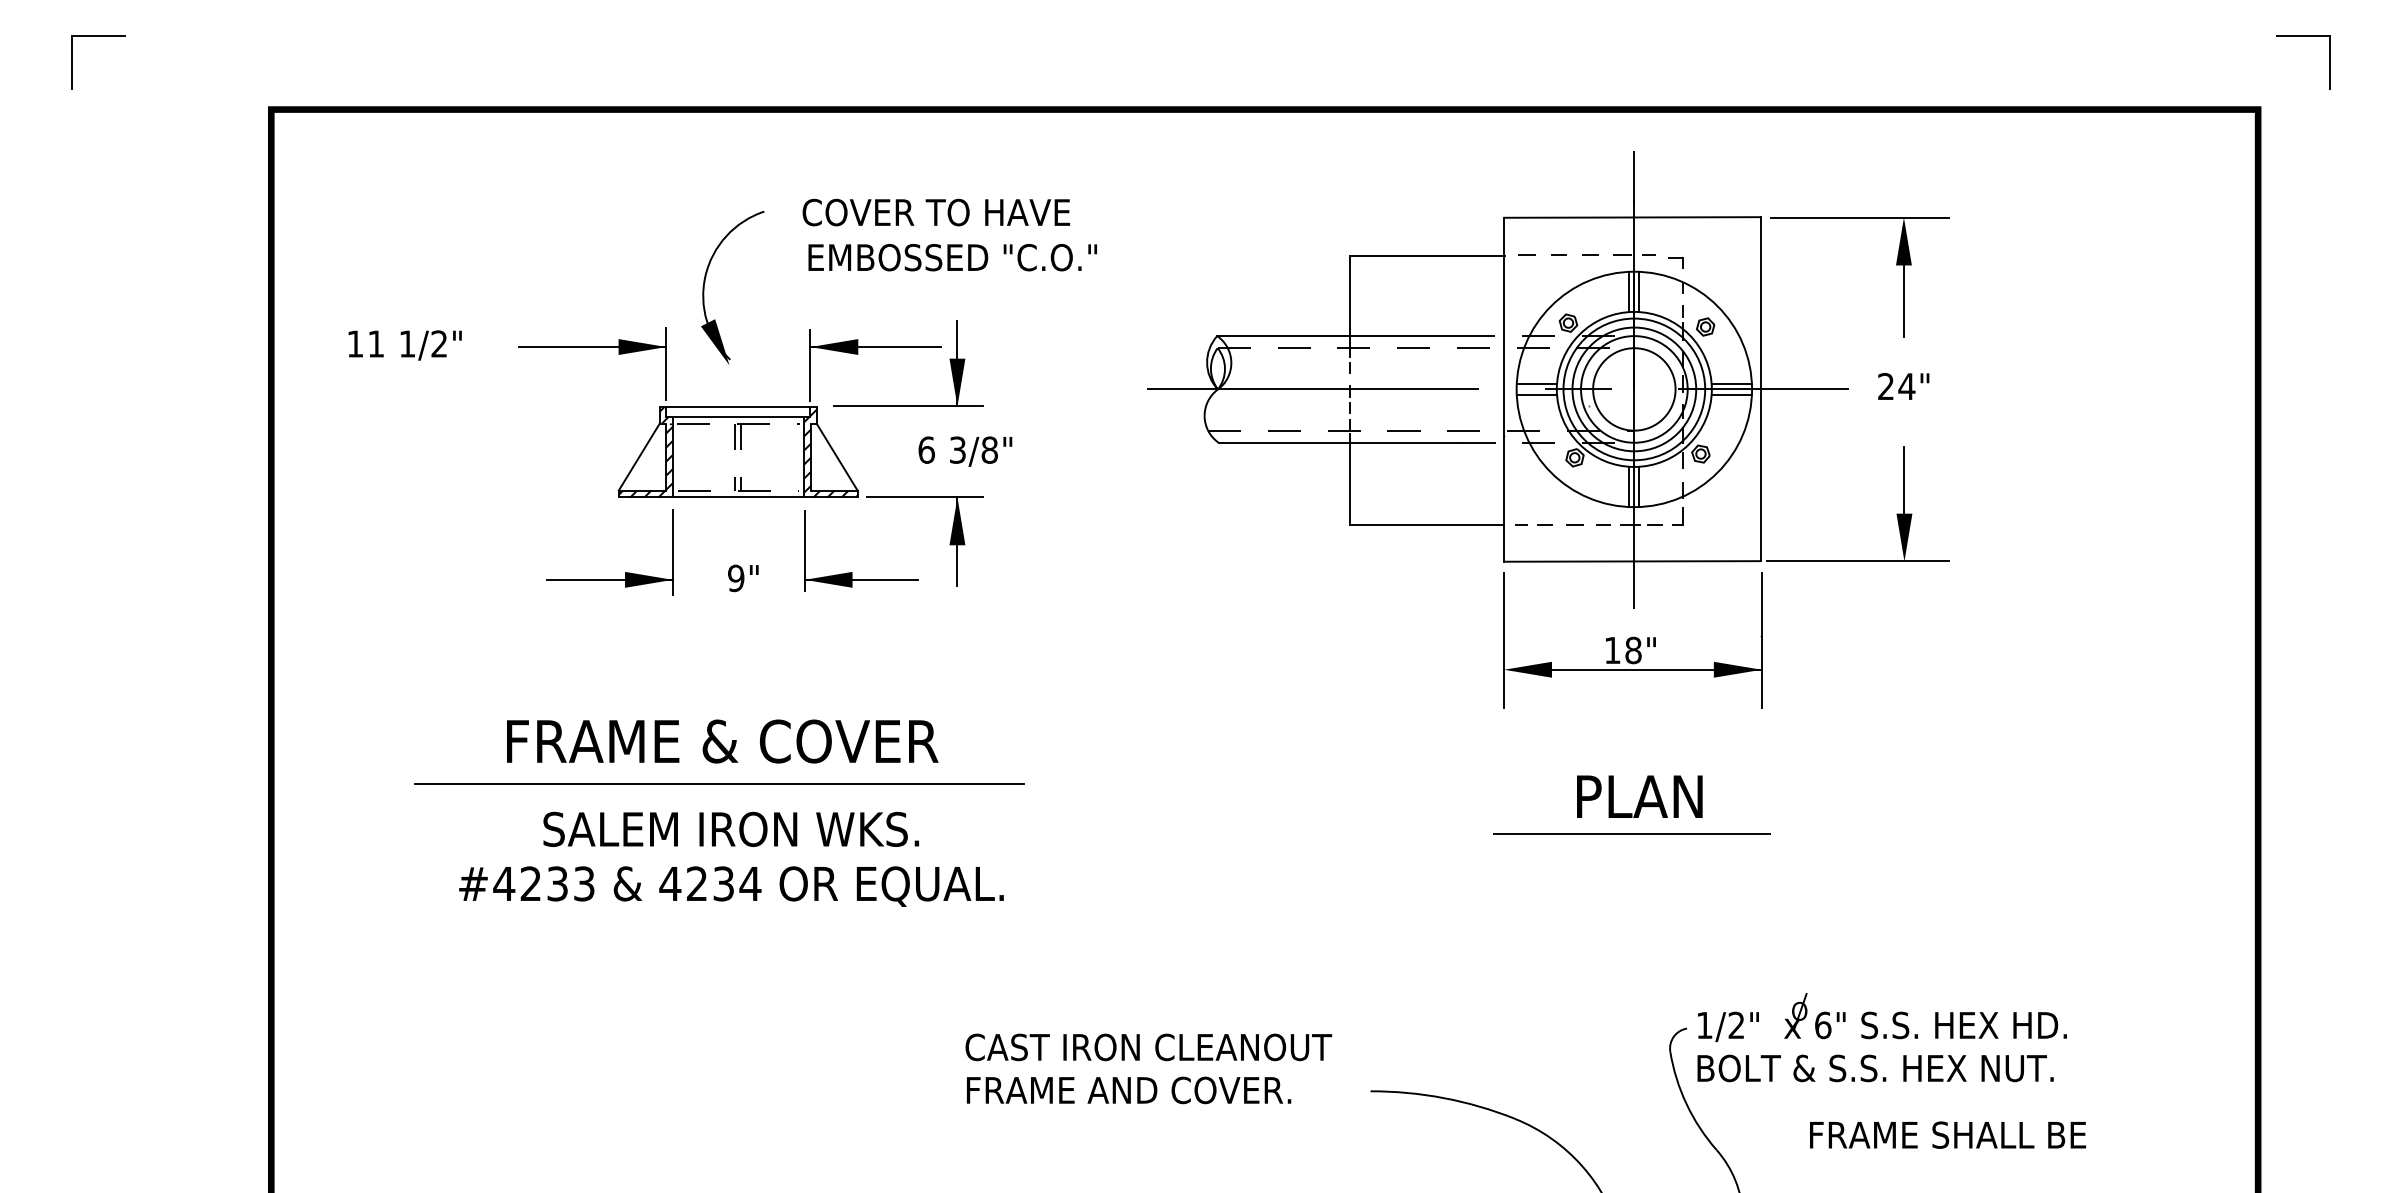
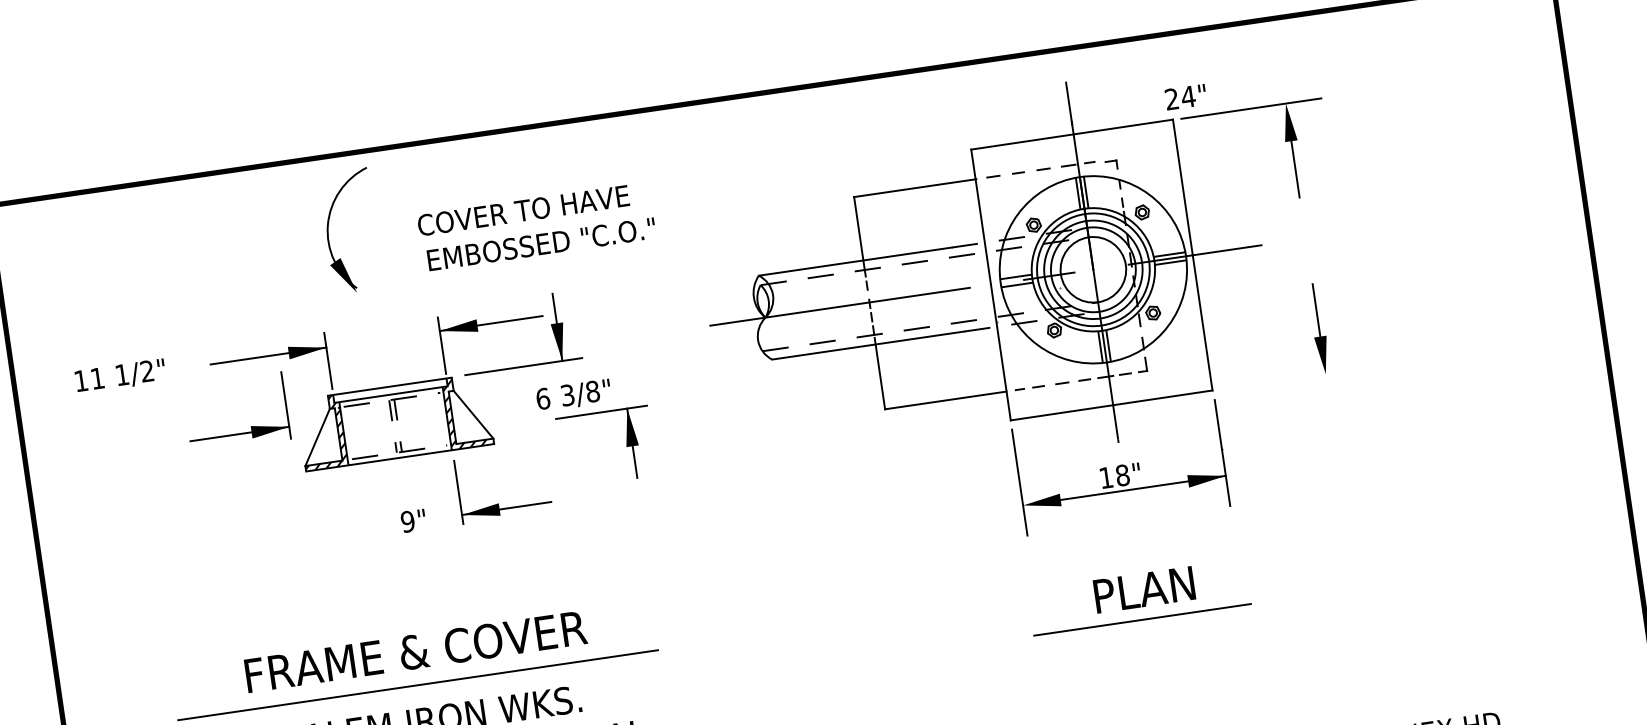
part: (705, 282) -> (328, 230), moved
text: (1903, 386) -> (1185, 97), moved
part: (949, 543) -> (626, 445), moved
line: (1857, 561) -> (1288, 379), removed
part: (625, 572) -> (251, 426), moved

